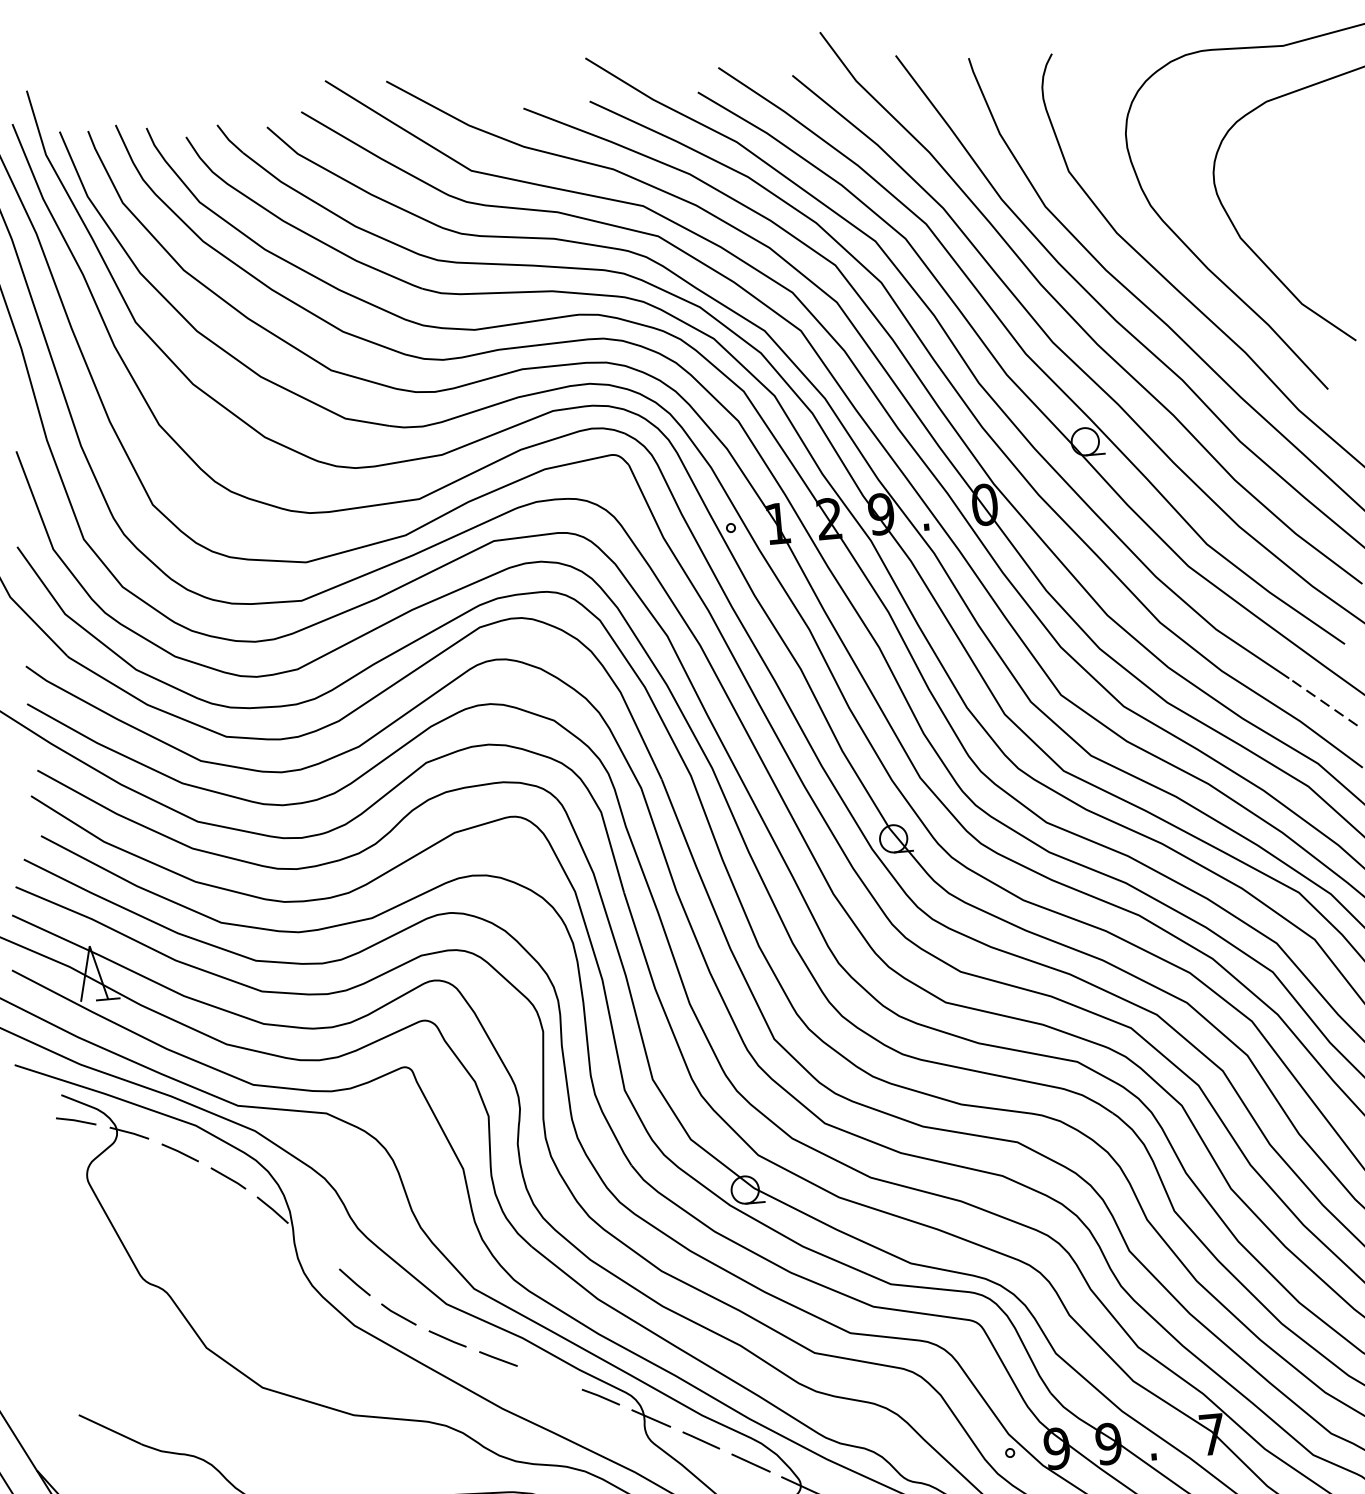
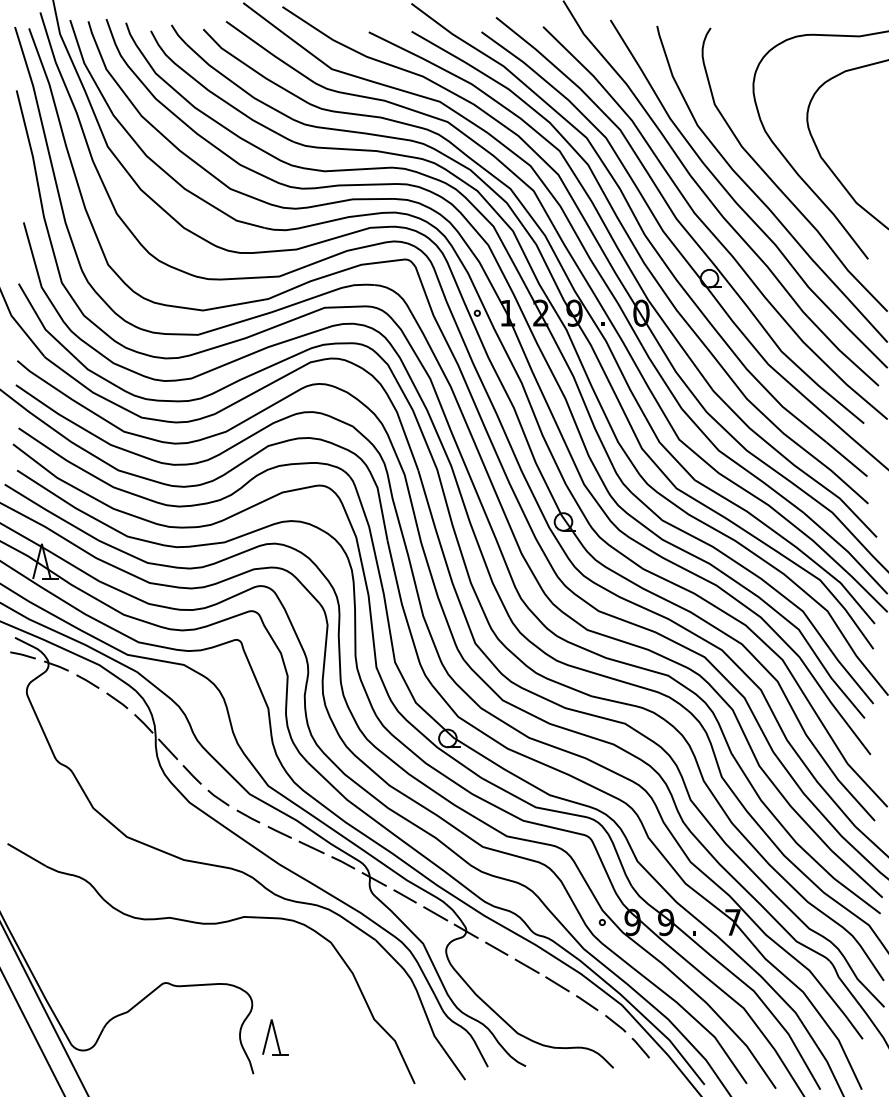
line: (1322, 702) -> (846, 459), dashed -> solid
line: (314, 1246) -> (168, 749), added
line: (549, 1377) -> (311, 847), added

